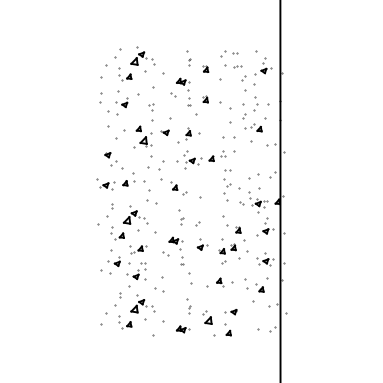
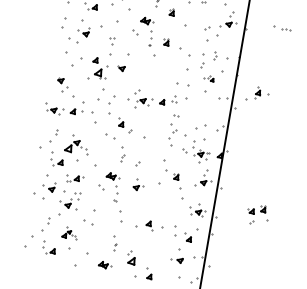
part: (233, 66) -> (282, 29), moved
part: (255, 103) -> (215, 54), size x0.6
part: (253, 127) -> (208, 78), size x0.6
part: (188, 135) -> (257, 94), moved
part: (151, 201) -> (109, 136), moved
part: (229, 253) -> (258, 214), moved
part: (142, 303) -> (69, 232), size x0.6
part: (230, 312) -> (176, 260), moved

